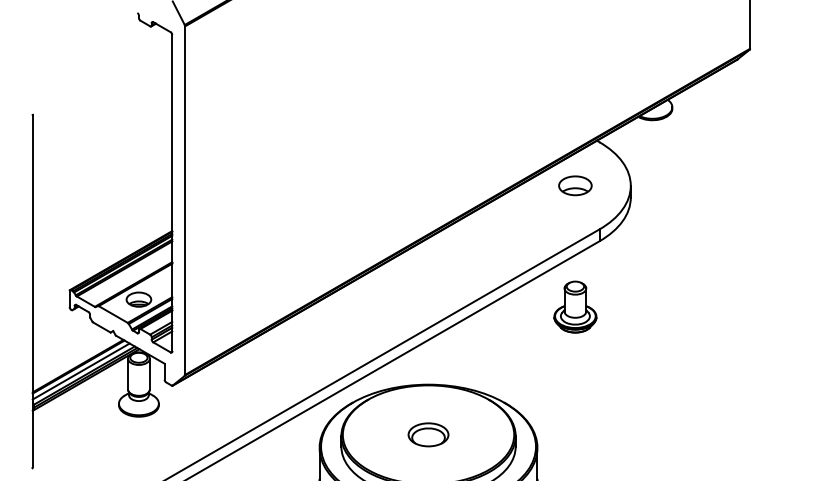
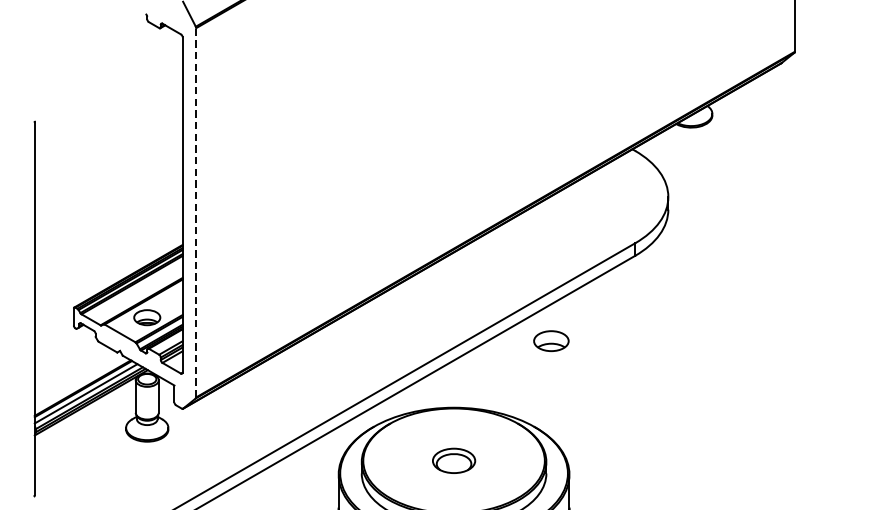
part: (575, 185) -> (551, 340), moved
line: (185, 200) -> (196, 212), solid -> dashed
part: (575, 306) -> (609, 324), removed

